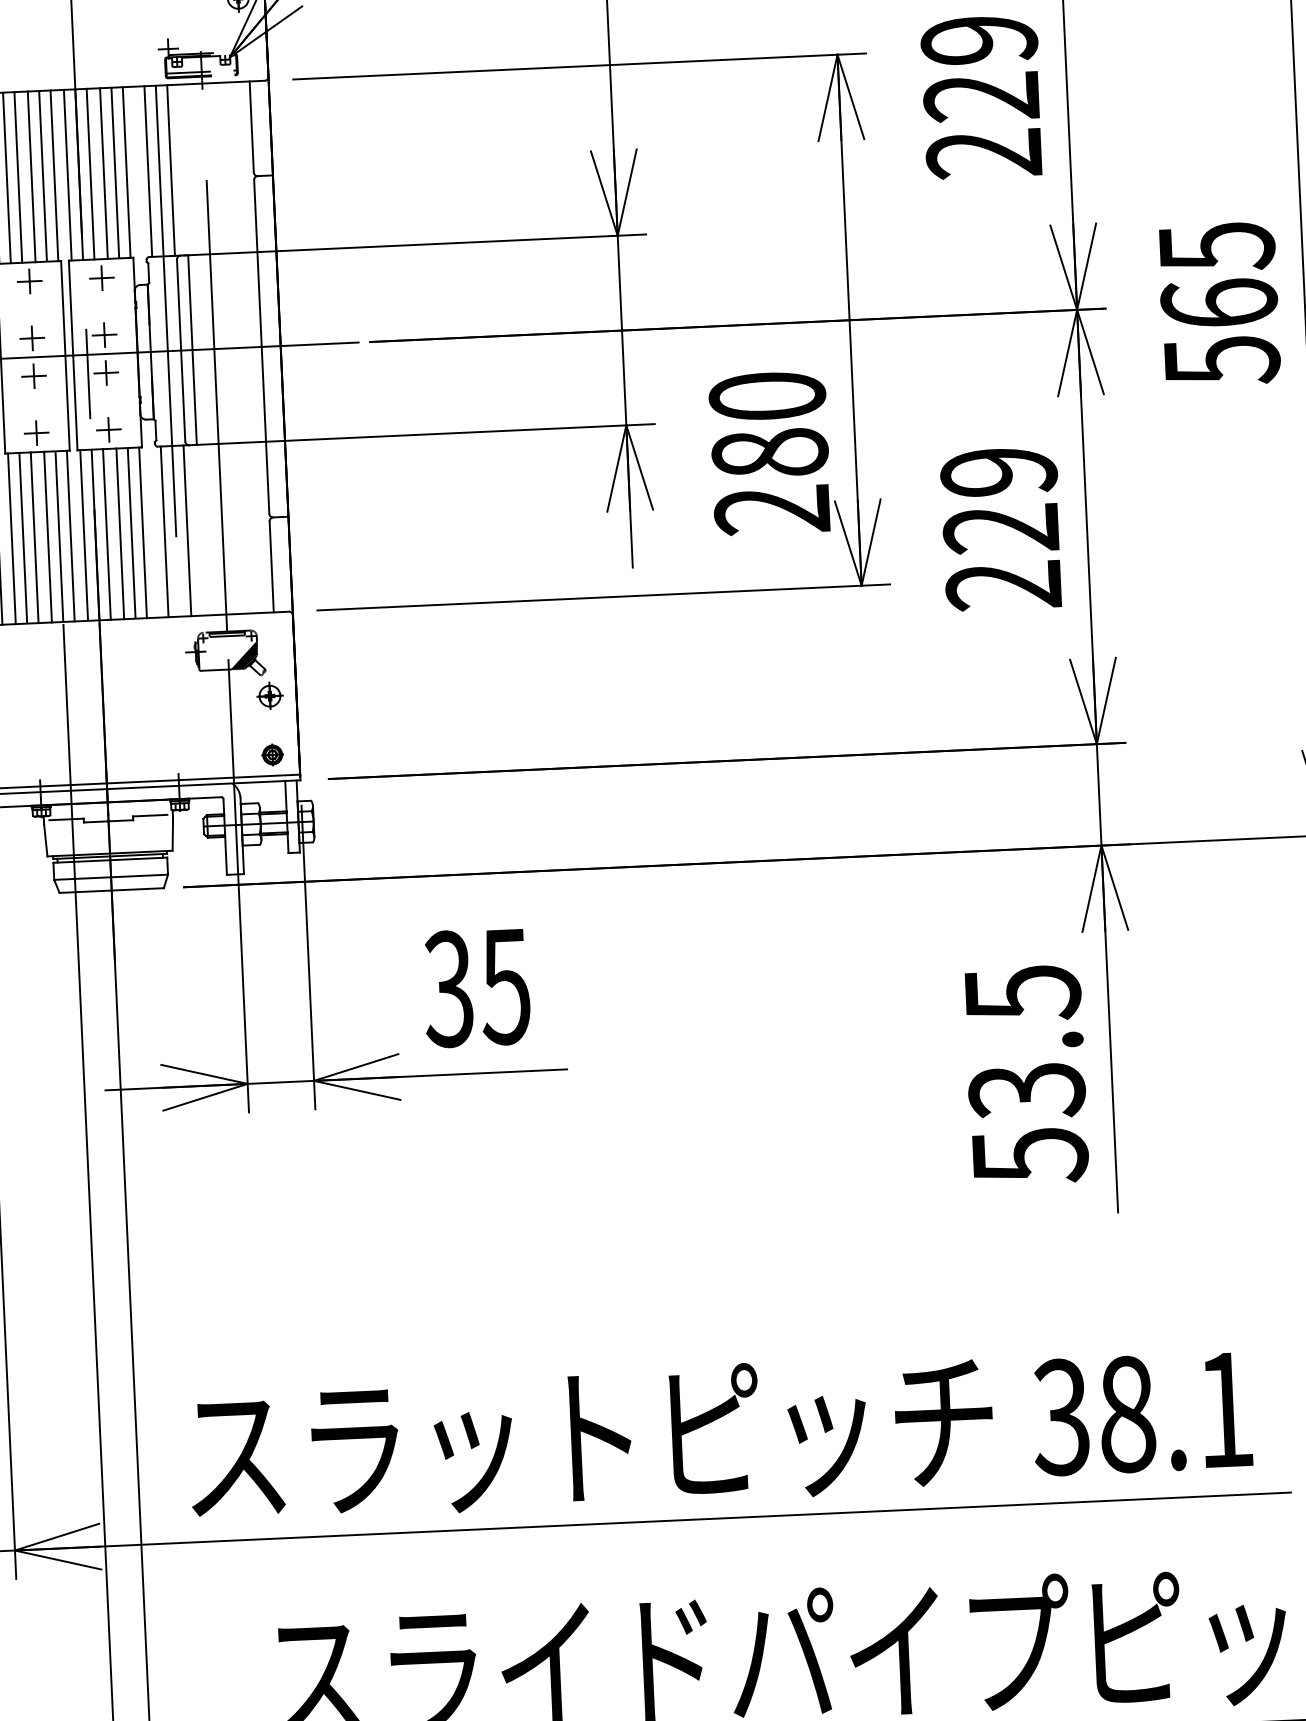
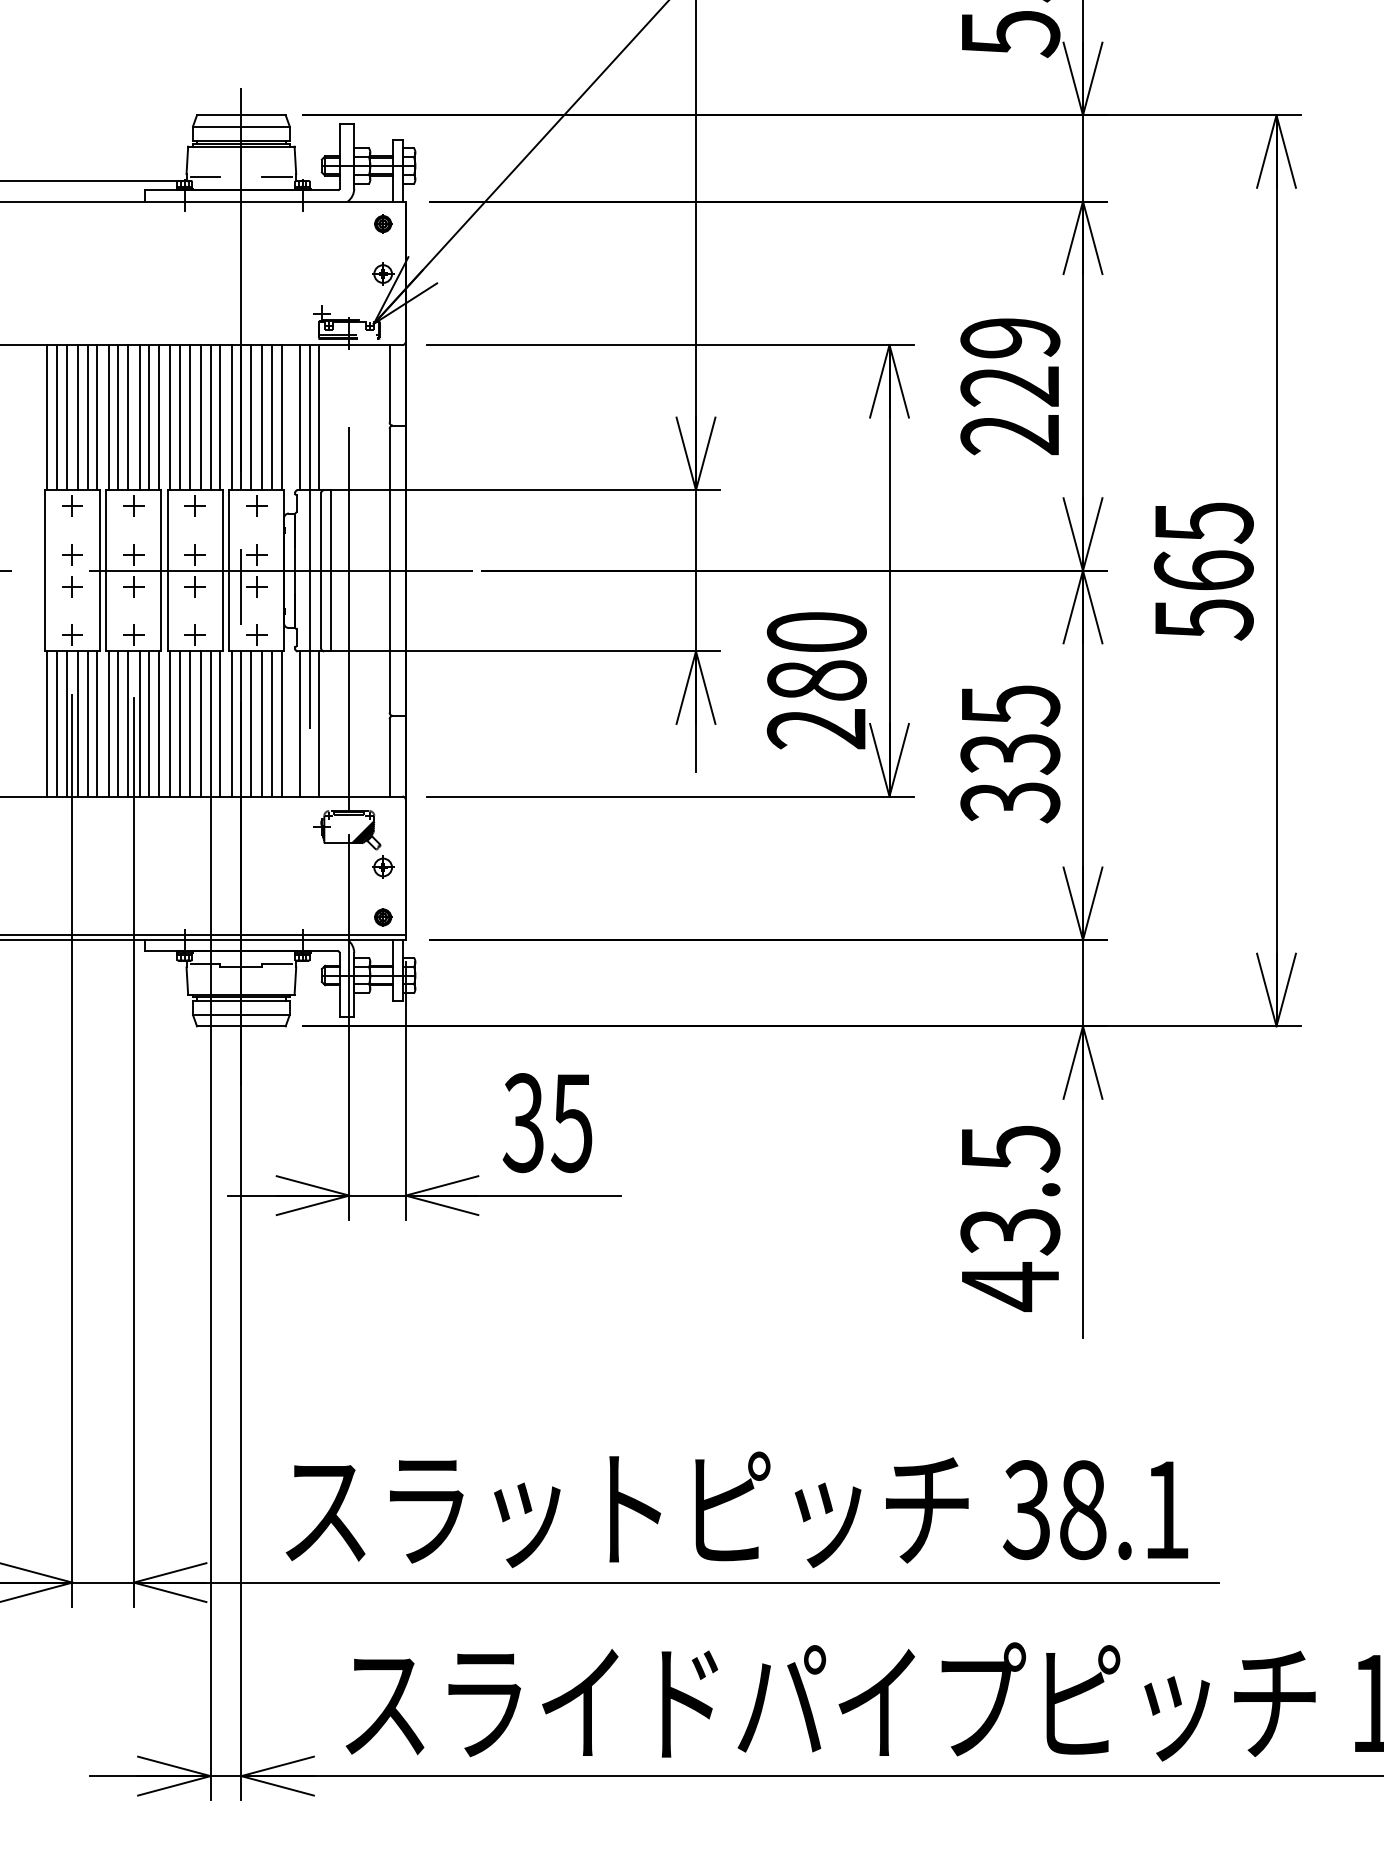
text: (1001, 529) -> (1010, 754), 229 -> 335
text: (1031, 1156) -> (1011, 1287), 53.5 -> 43.5

